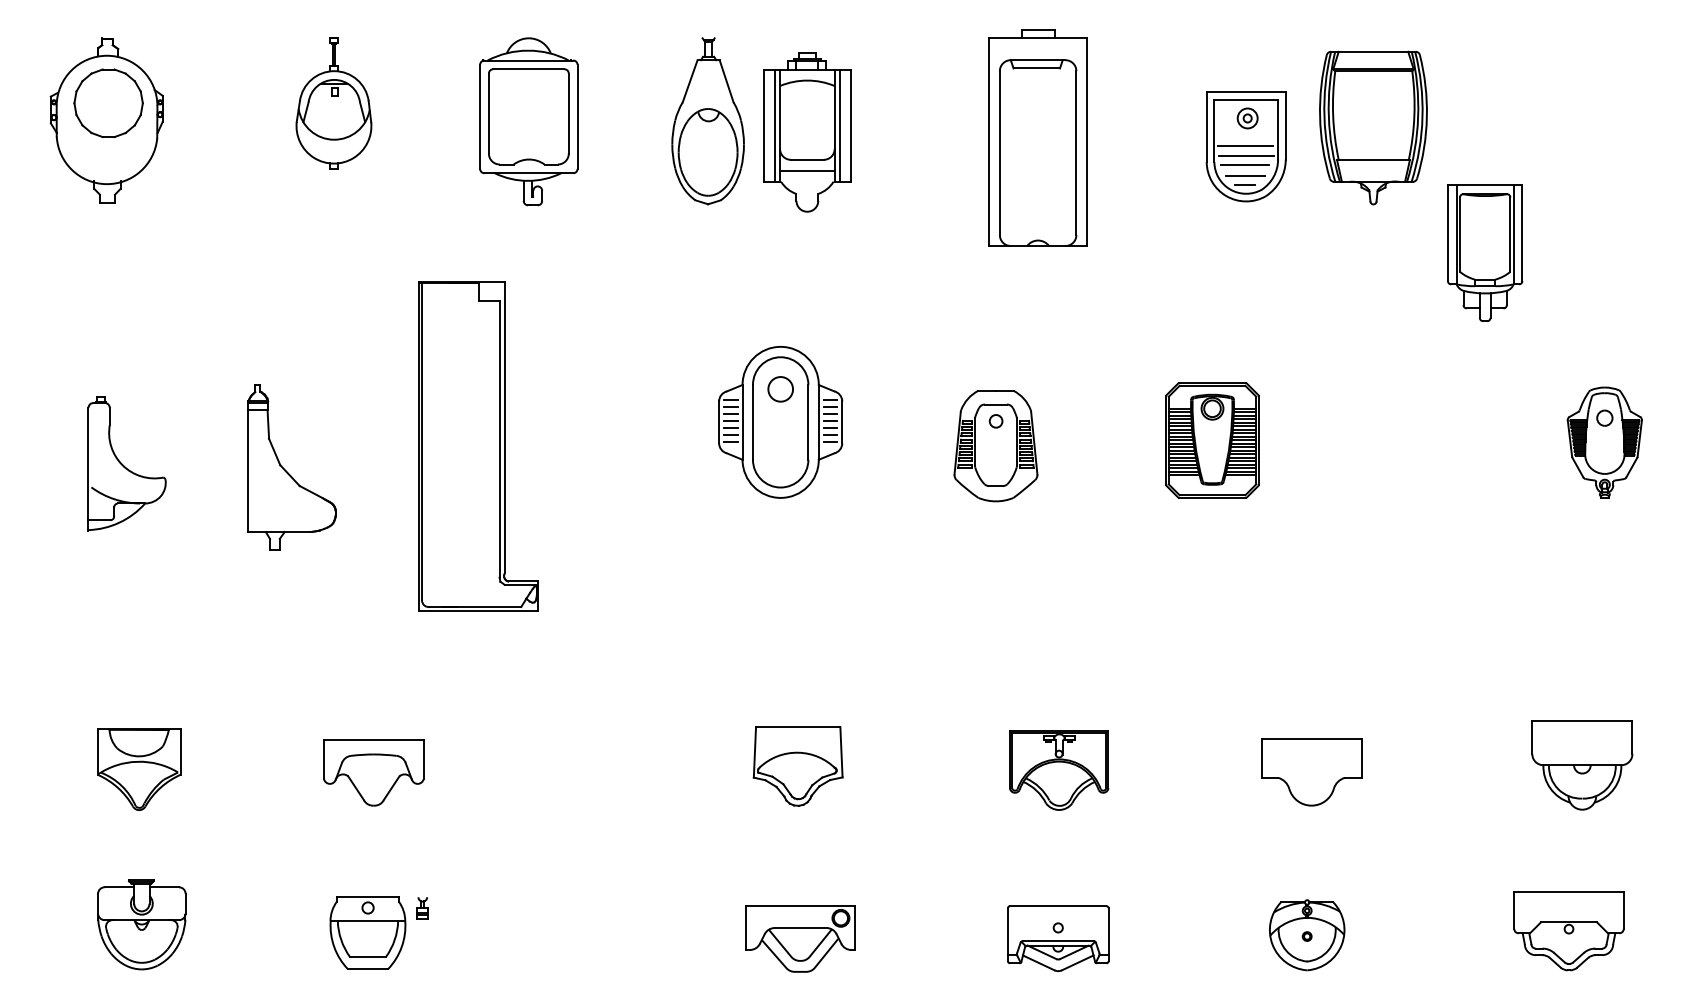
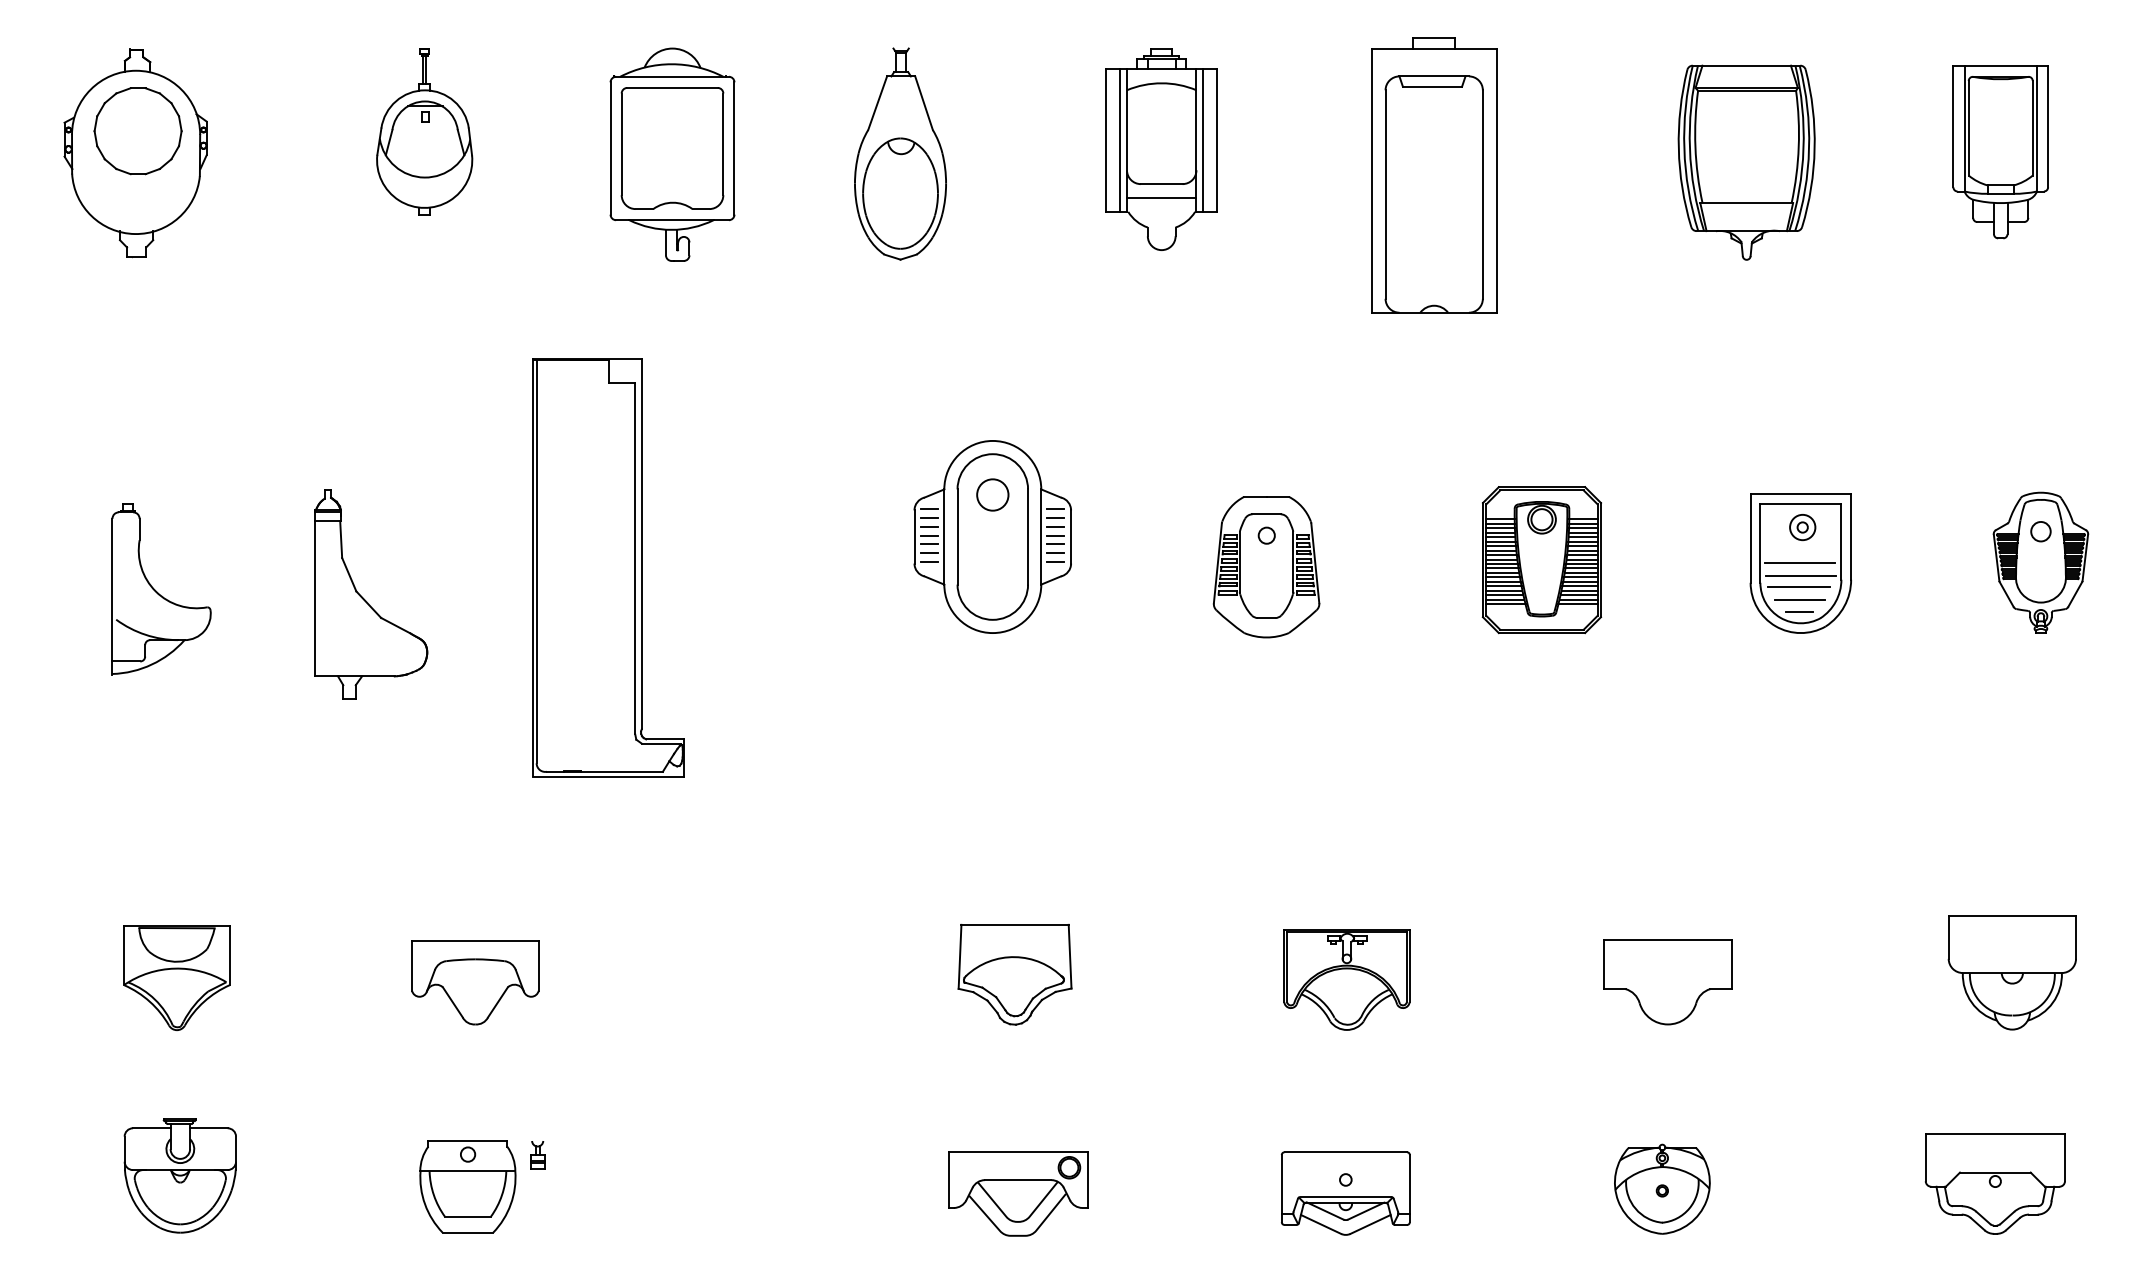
part: (807, 132) -> (1161, 149), moved
part: (1038, 138) -> (1434, 175), moved
part: (1245, 146) -> (1800, 563), moved
part: (1484, 253) -> (2000, 152), moved

